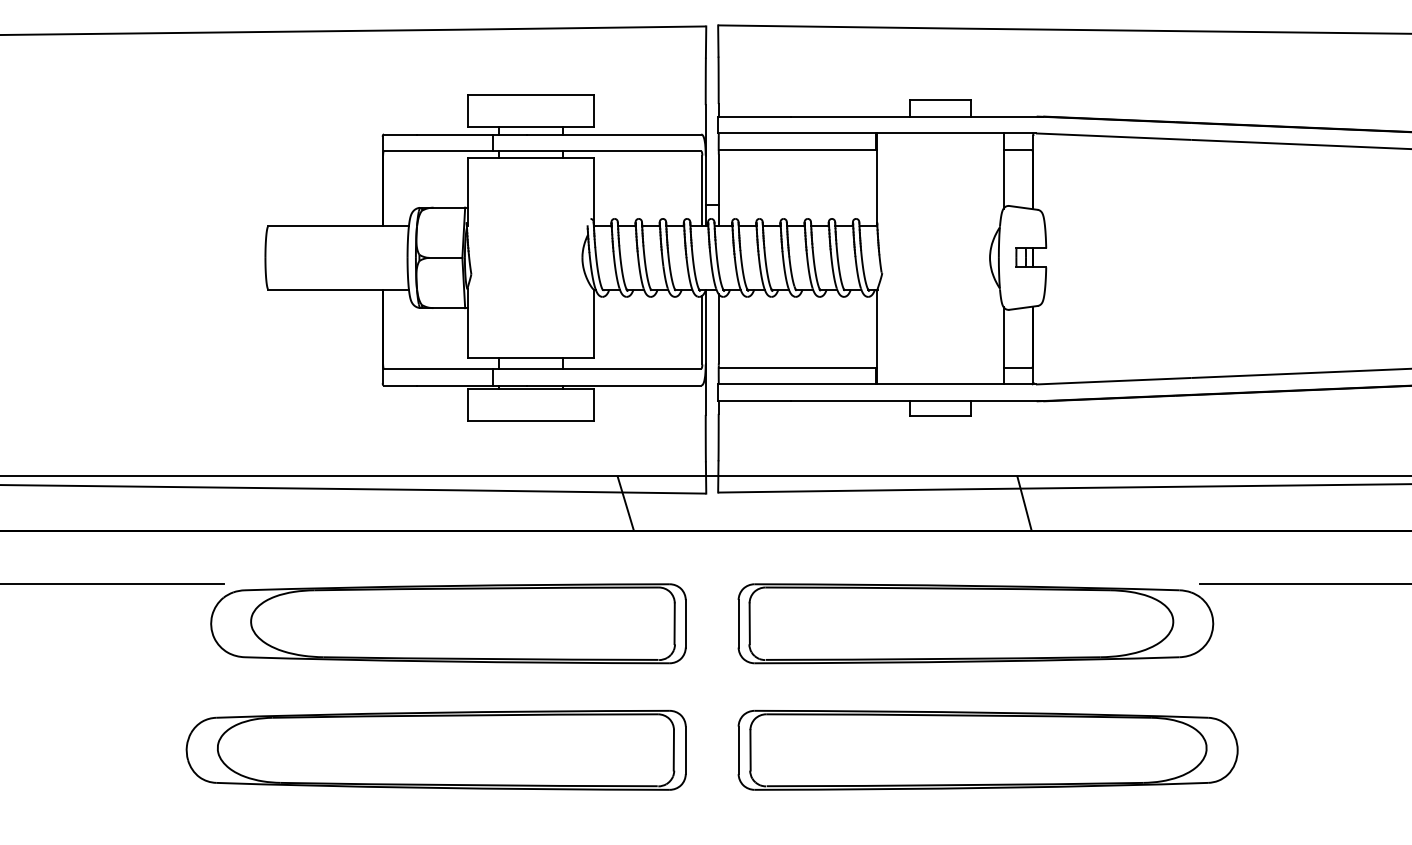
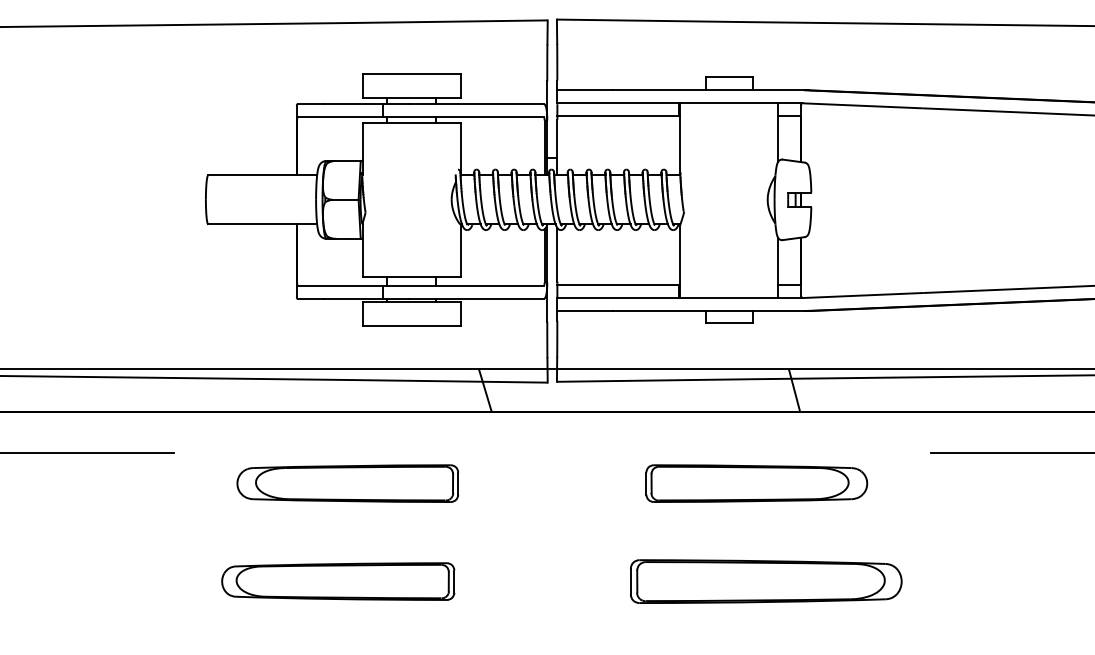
part: (448, 623) -> (347, 483), size x0.6
part: (975, 623) -> (756, 483), size x0.6
part: (435, 749) -> (337, 581), size x0.6
part: (987, 749) -> (765, 581), size x0.7

